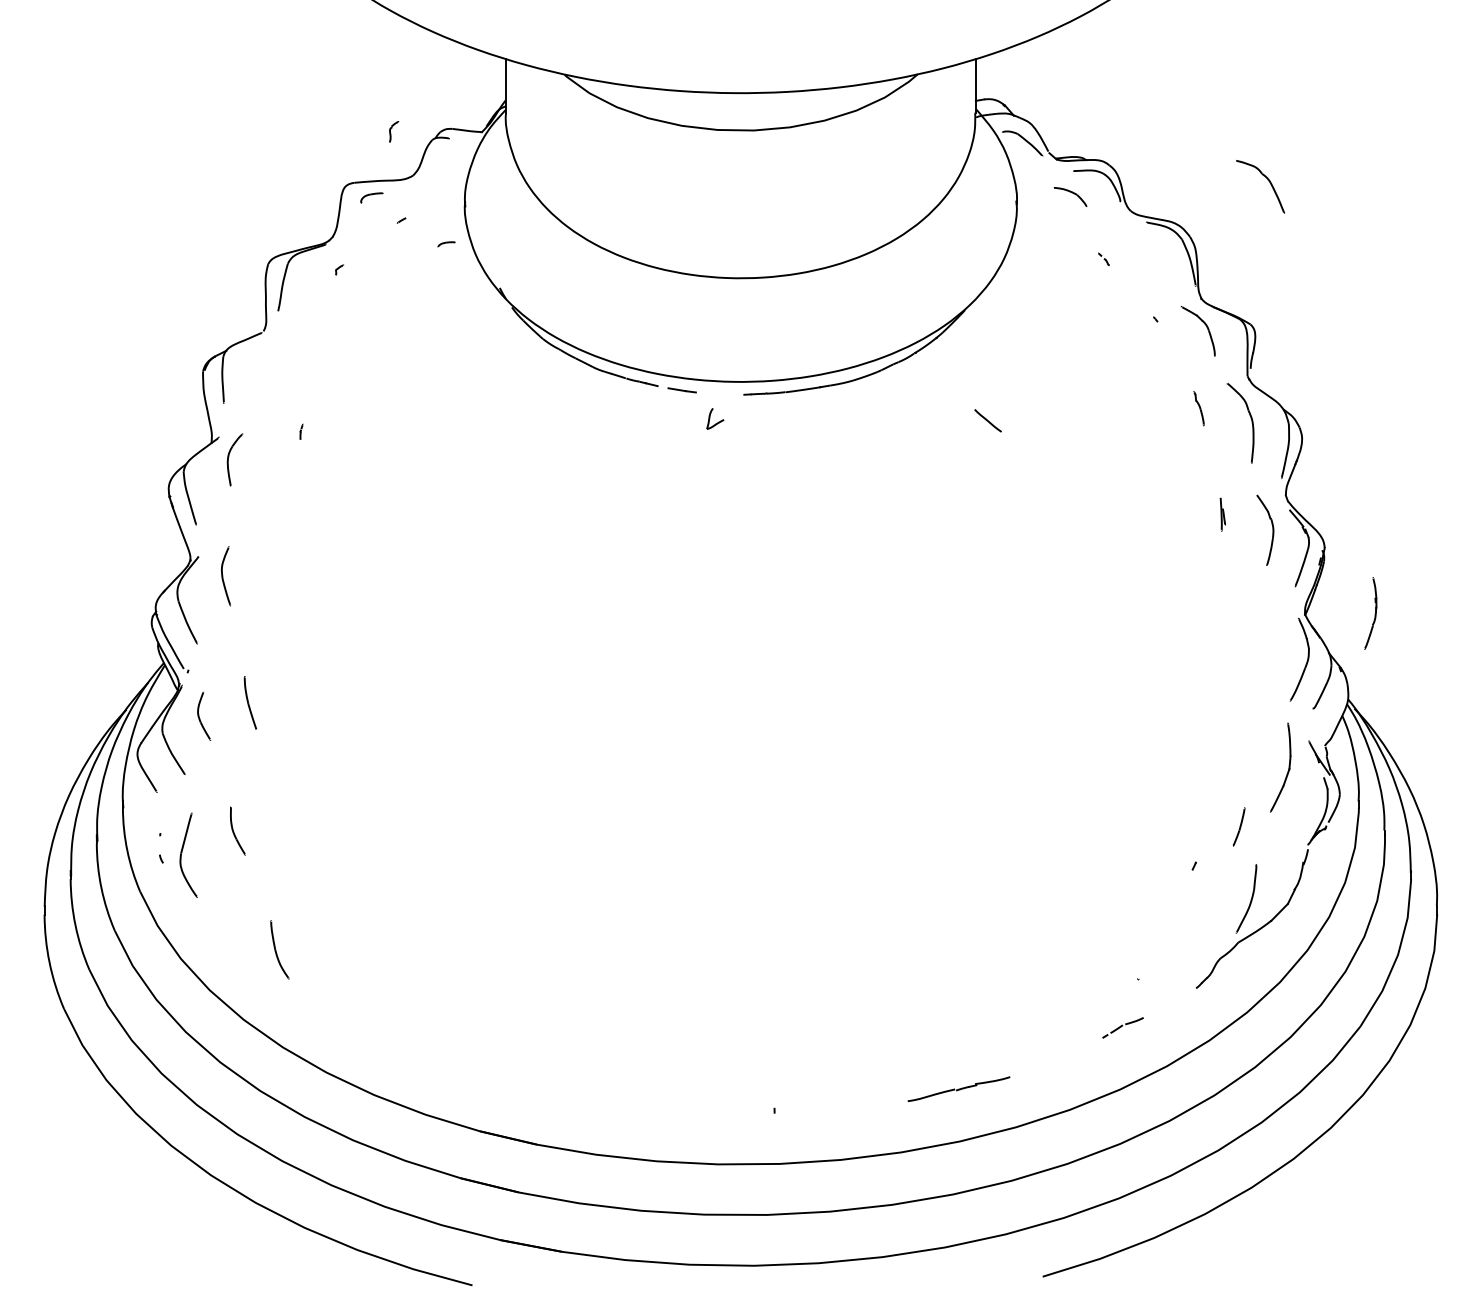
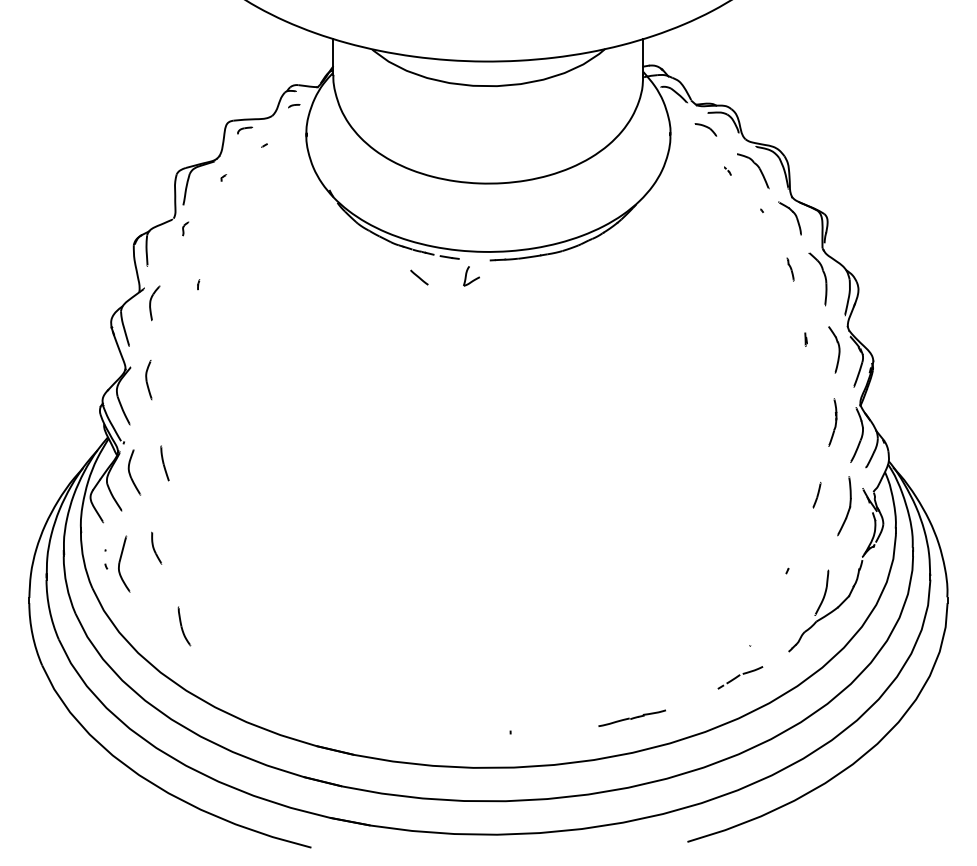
part: (393, 130) -> (185, 228), moved
part: (1261, 187) -> (753, 171), moved
part: (446, 244) -> (294, 106), moved
part: (715, 419) -> (471, 276), size x1.43
line: (988, 420) -> (419, 277), moved
part: (1221, 514) -> (805, 339), size x0.62
part: (1370, 613) -> (832, 422), moved
part: (204, 716) -> (134, 472), size x1.43
line: (1238, 827) -> (816, 495), moved
part: (1123, 1027) -> (740, 677), size x1.67

